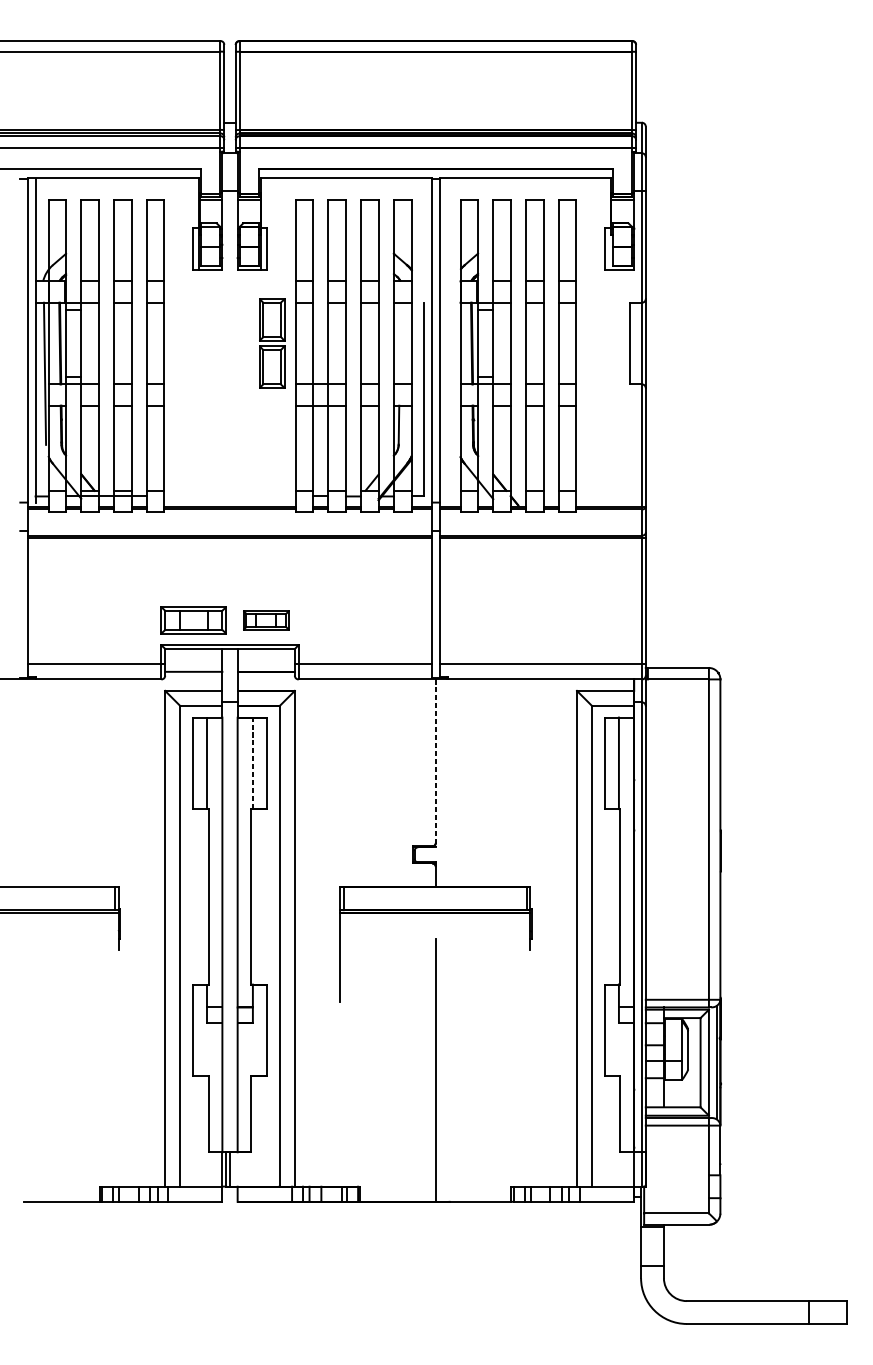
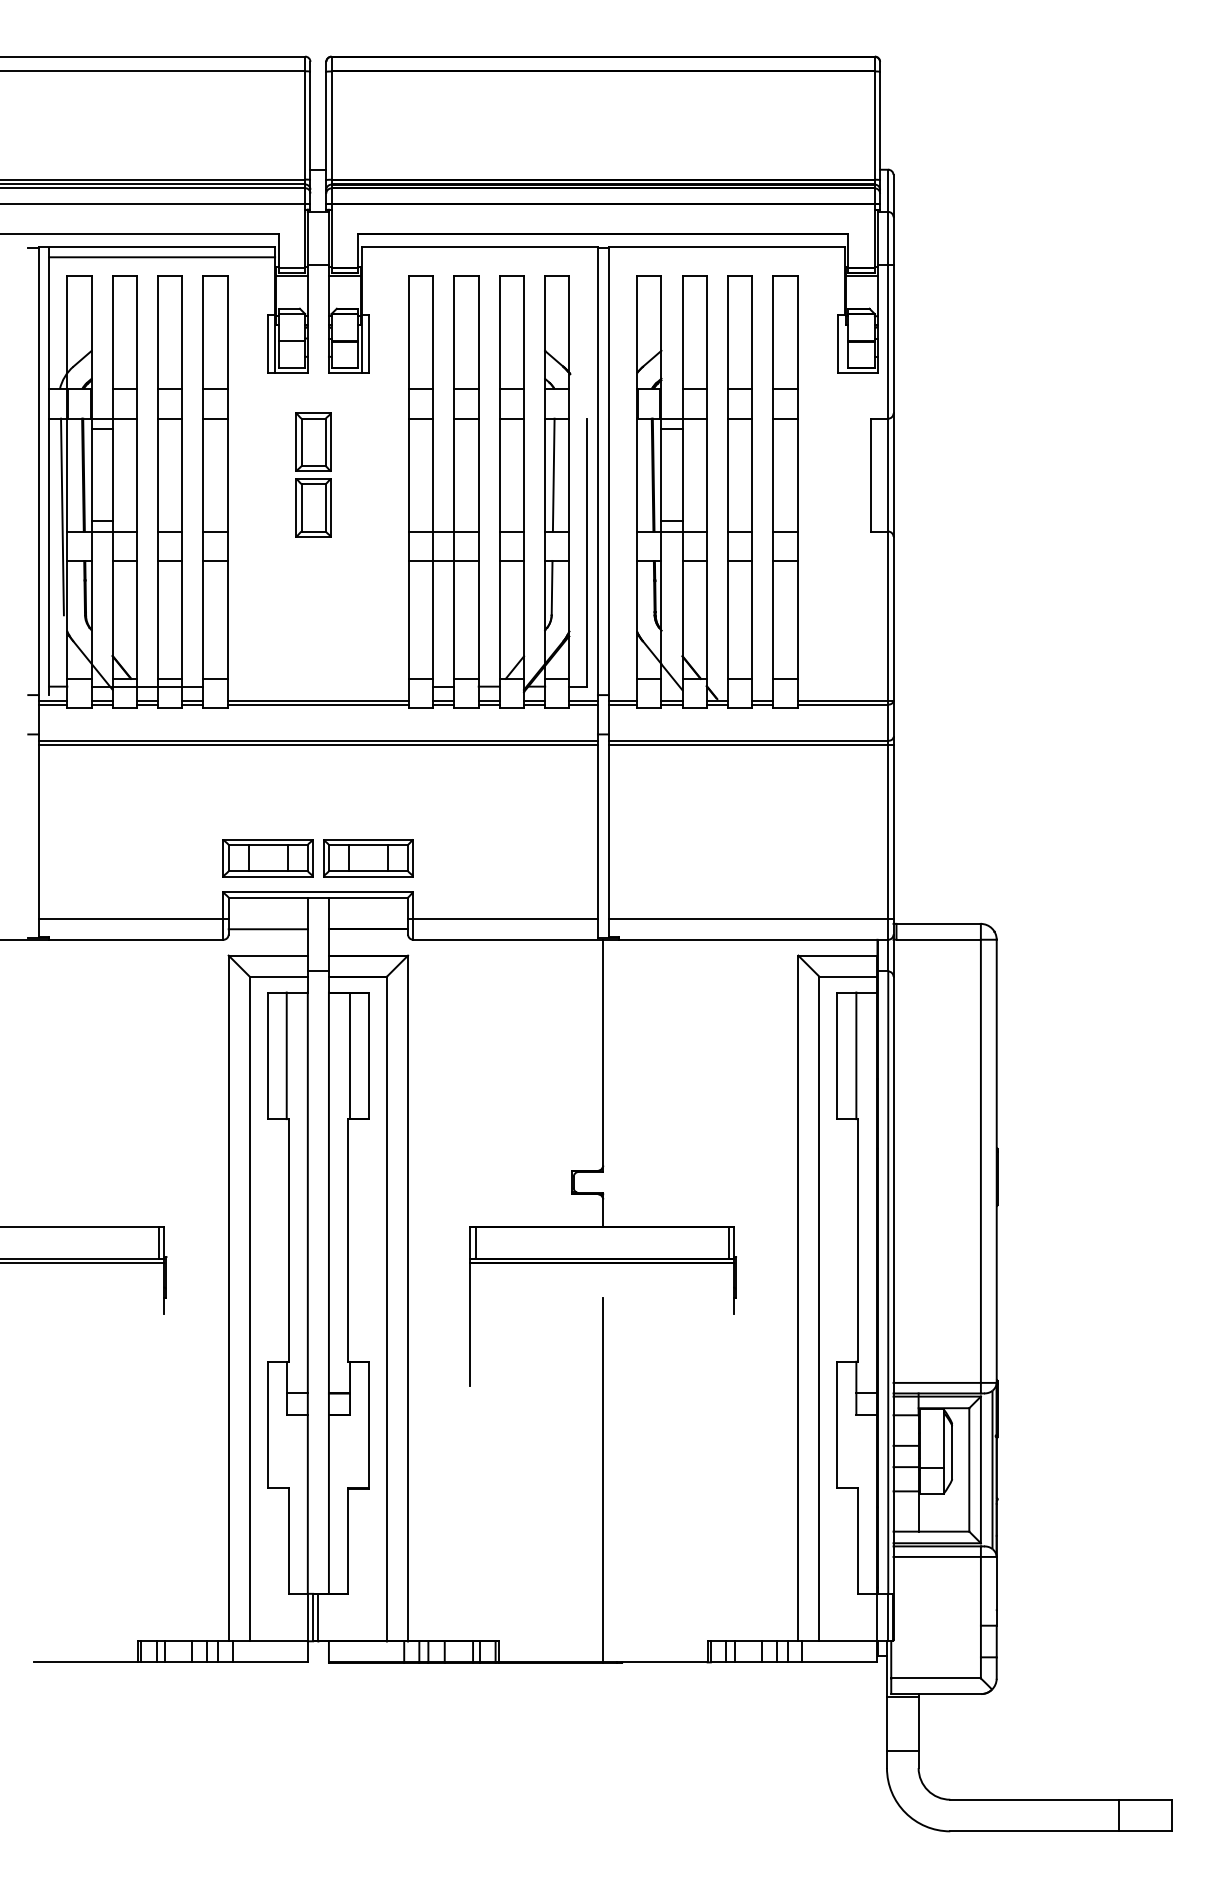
line: (117, 186) -> (162, 257), added
part: (272, 343) -> (313, 474), moved
line: (399, 343) -> (553, 474), added
part: (266, 620) -> (368, 858), size x1.43
line: (253, 763) -> (350, 1055), dashed -> solid
line: (436, 763) -> (603, 1056), dashed -> solid

